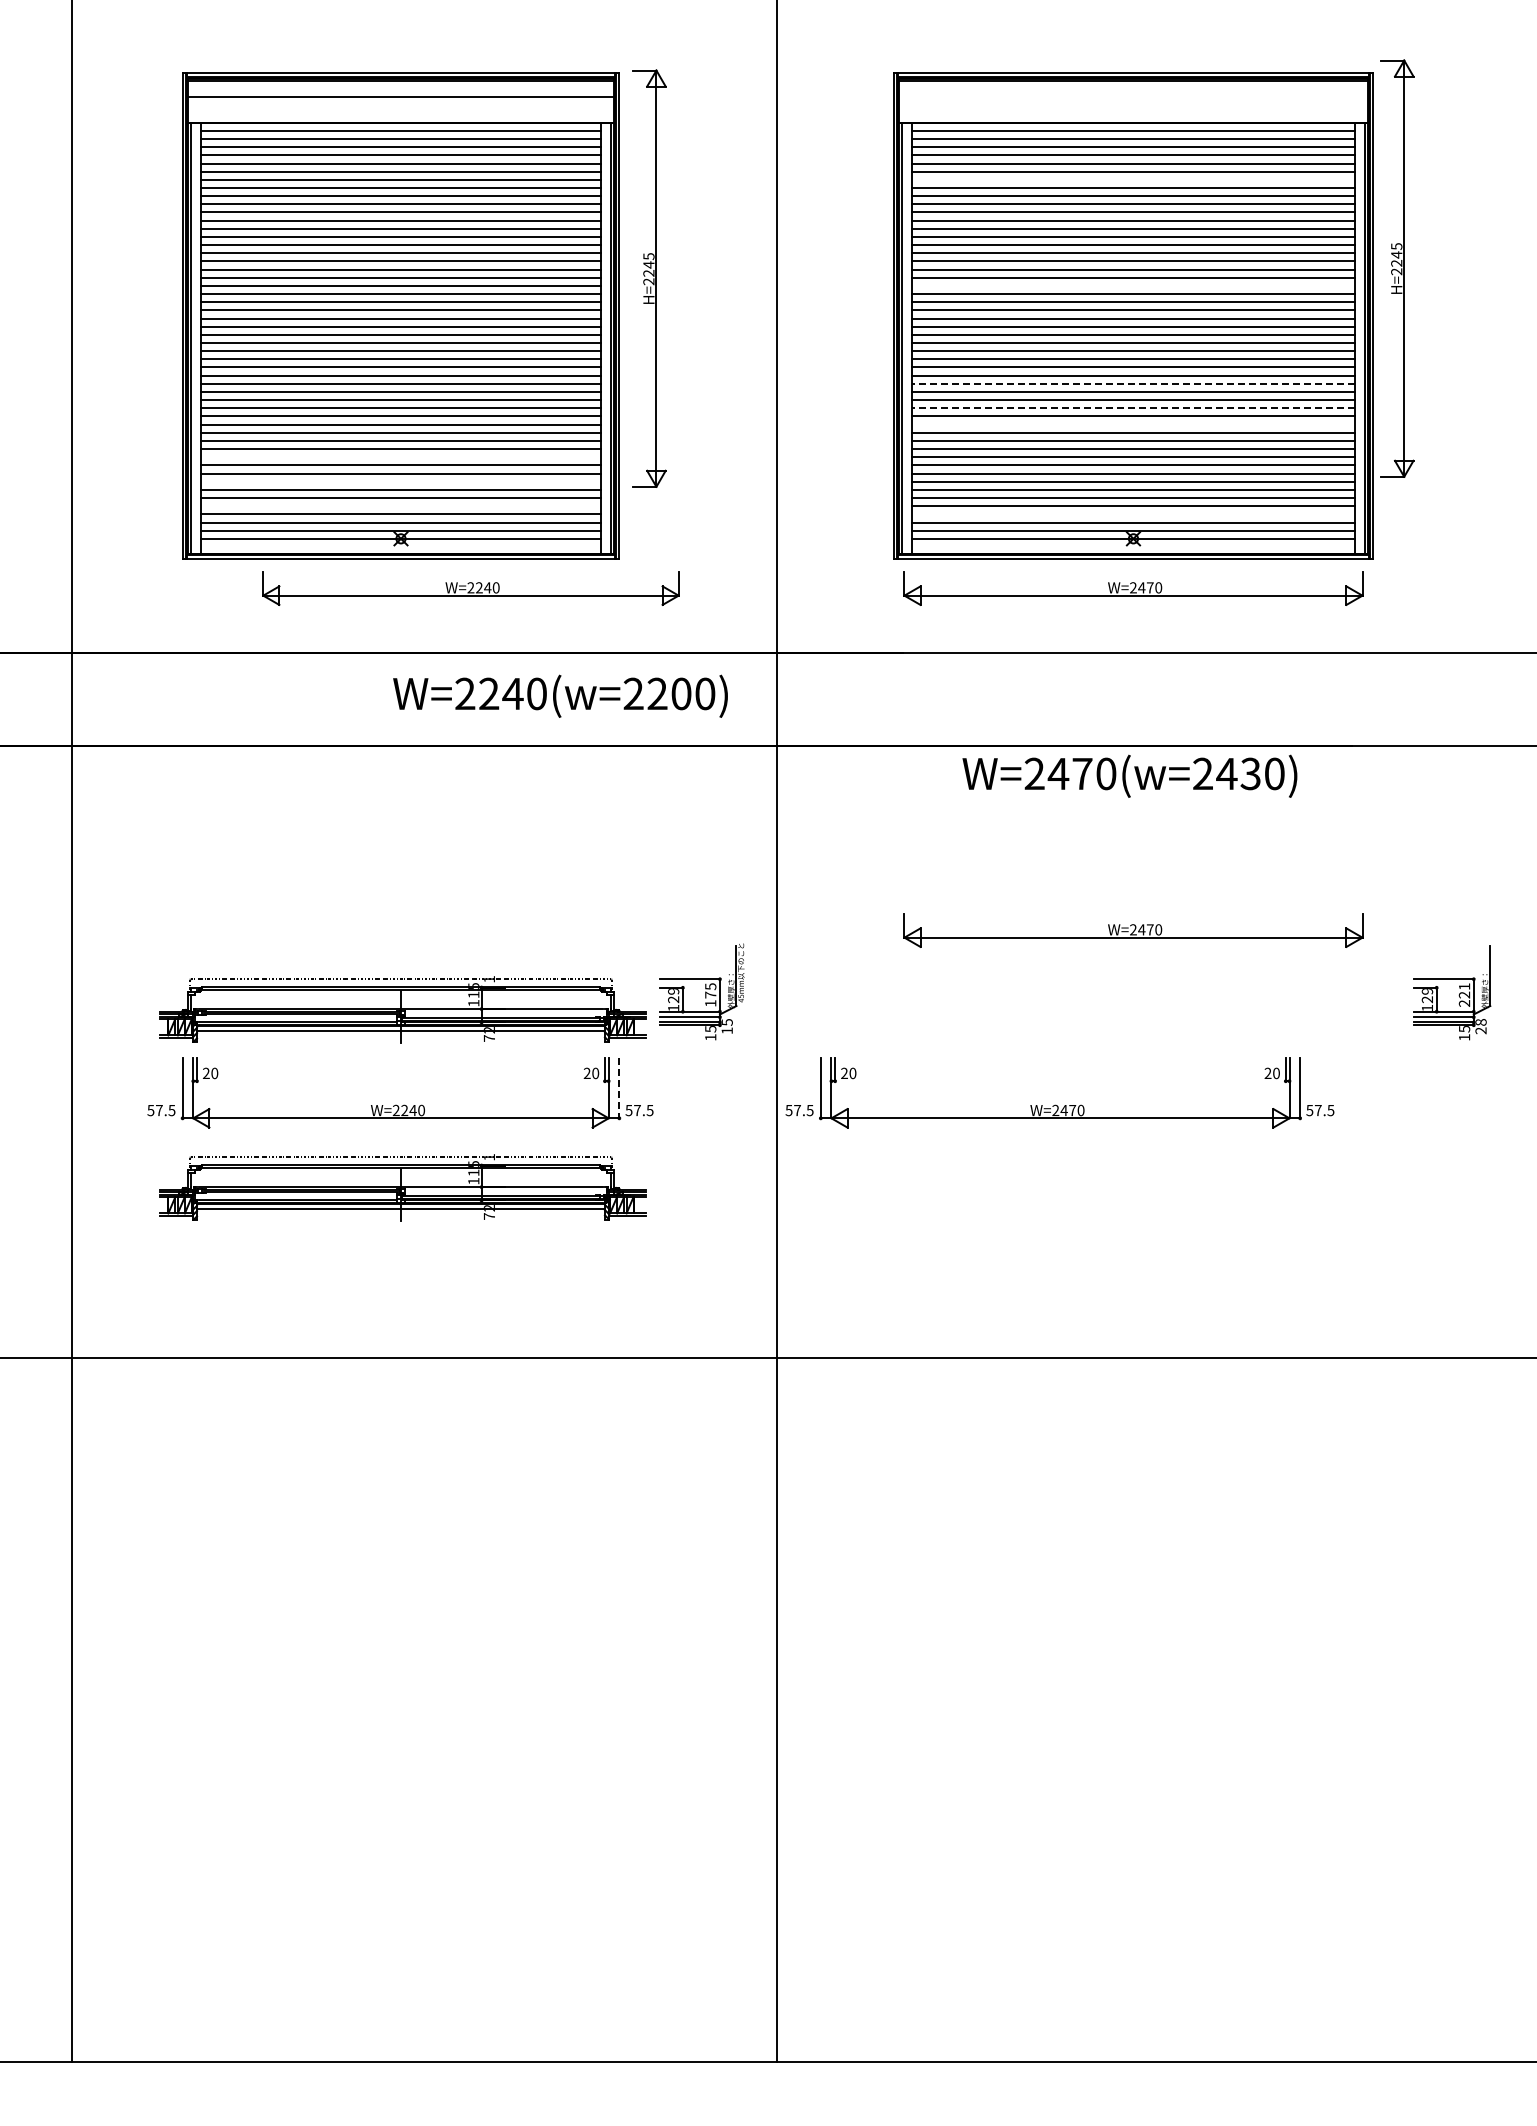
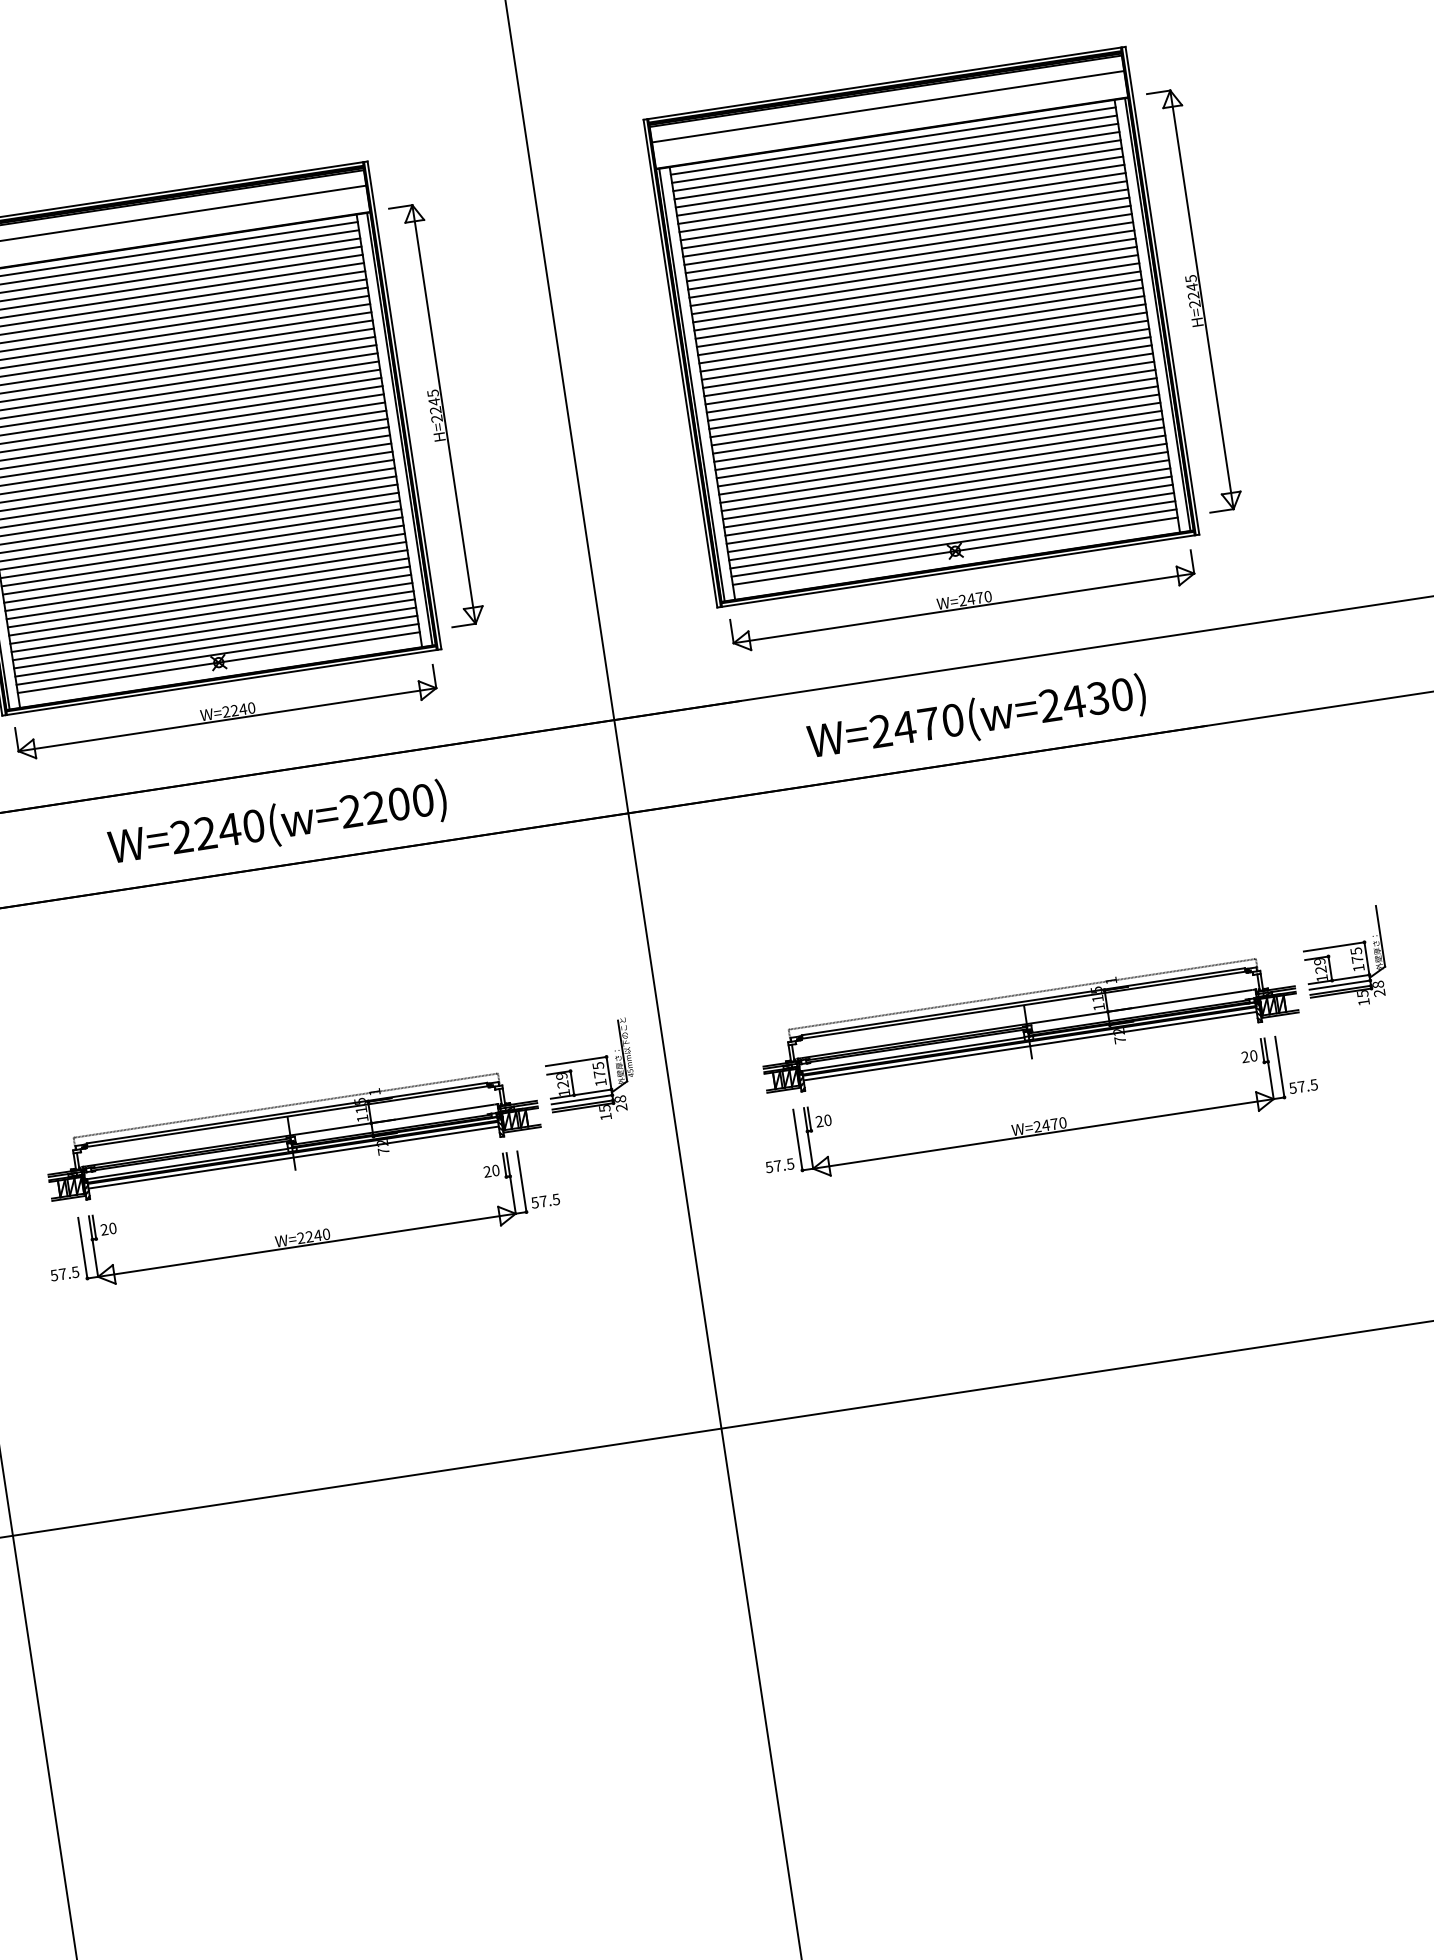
line: (1133, 96) -> (888, 106), added
line: (1133, 179) -> (900, 189), added
part: (1397, 268) -> (1195, 300), moved
part: (649, 278) -> (437, 415), moved
line: (1133, 285) -> (916, 296), added
line: (1132, 383) -> (930, 395), dashed -> solid
line: (1132, 408) -> (934, 420), dashed -> solid
line: (1133, 424) -> (937, 436), added
line: (400, 457) -> (205, 580), added
line: (400, 481) -> (209, 605), added
line: (400, 506) -> (213, 630), added
line: (1133, 514) -> (951, 526), added
part: (470, 588) -> (225, 712), moved
text: (560, 695) -> (277, 824), moved
text: (1129, 775) -> (976, 718), moved
part: (1133, 930) -> (1014, 945), removed
text: (1464, 994) -> (1357, 959), 221 -> 175
part: (1135, 1009) -> (1028, 1024), added
text: (726, 1026) -> (620, 1103), 15 -> 28
line: (619, 1088) -> (522, 1182), dashed -> solid
part: (1055, 1104) -> (1036, 1120), moved
part: (402, 1187) -> (318, 1314), removed

